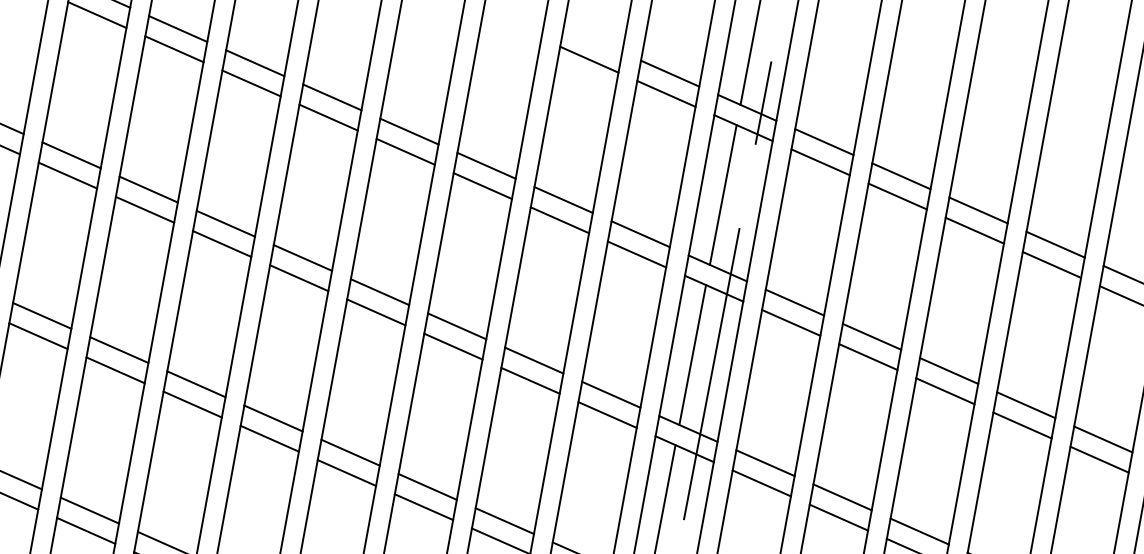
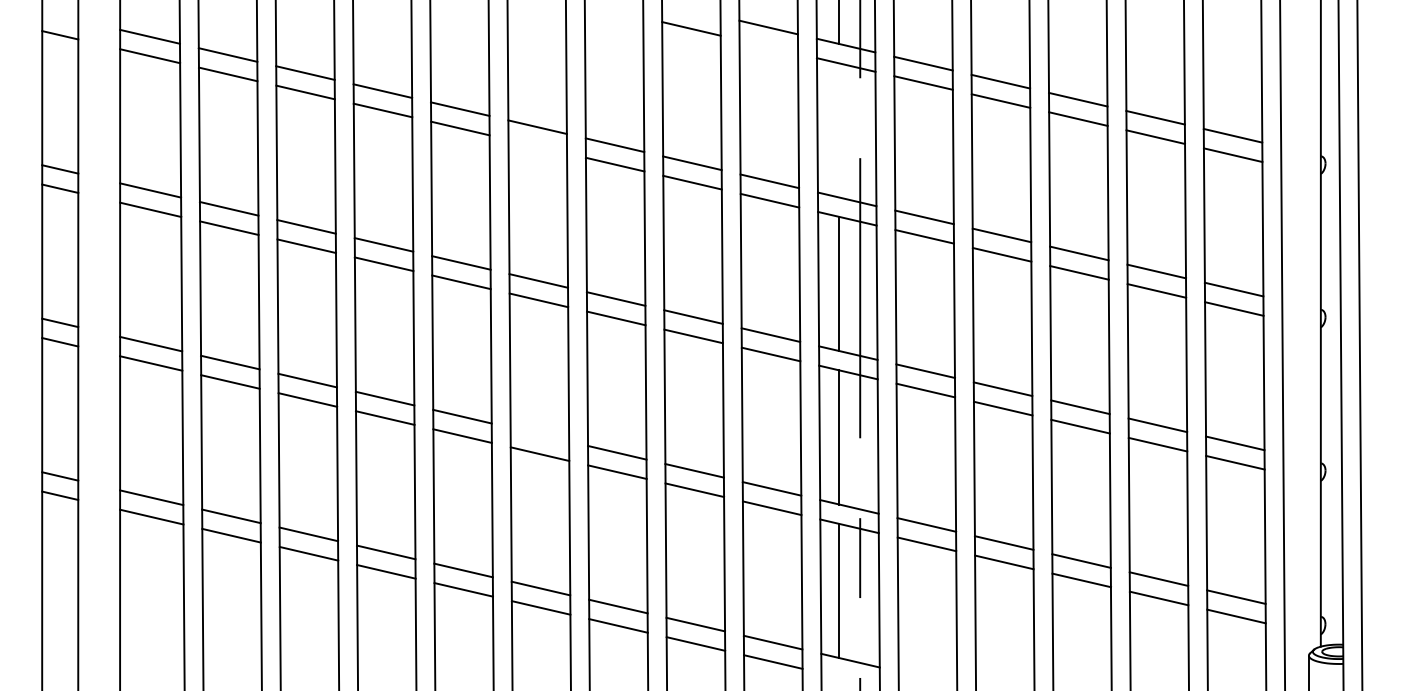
line: (666, 93) -> (768, 46), removed
line: (405, 151) -> (537, 146), removed
line: (723, 195) -> (839, 130), removed
line: (350, 452) -> (539, 434), removed

